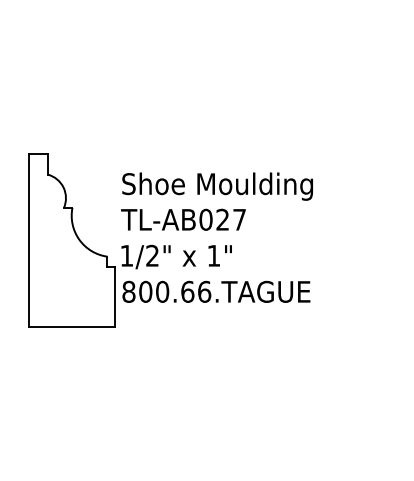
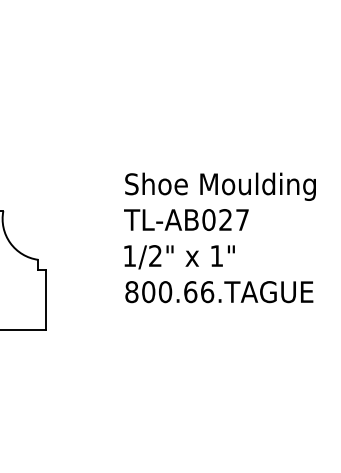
text: (216, 237) -> (219, 237), moved

